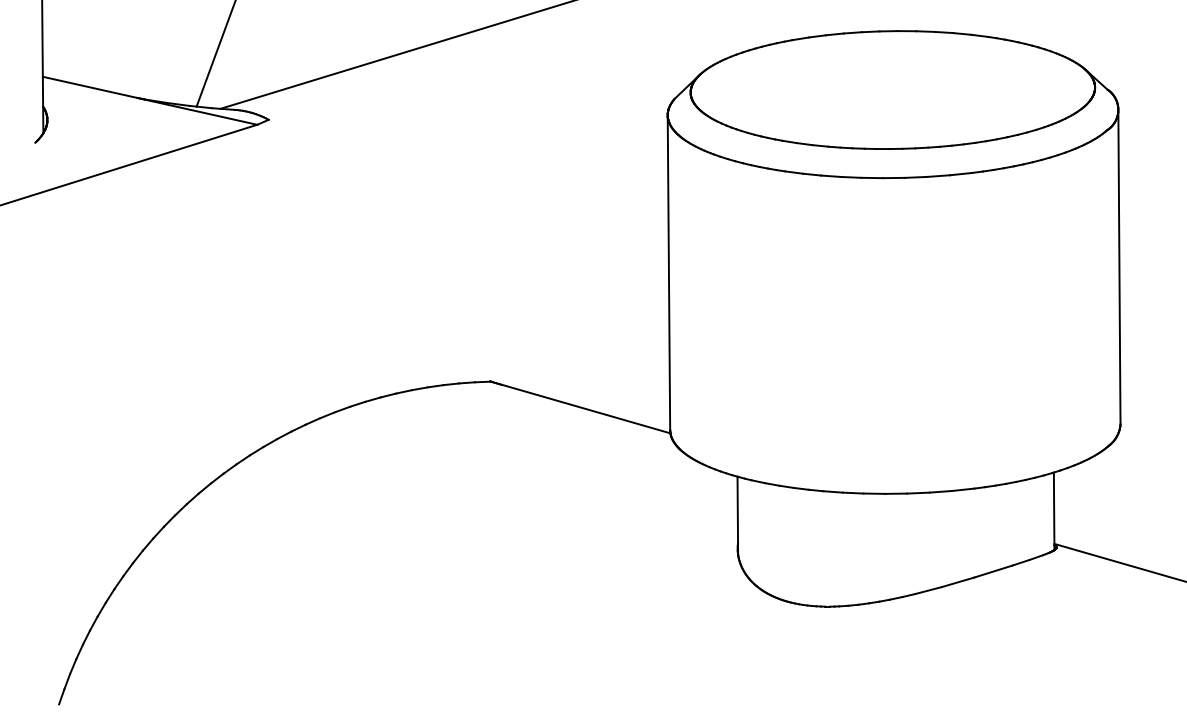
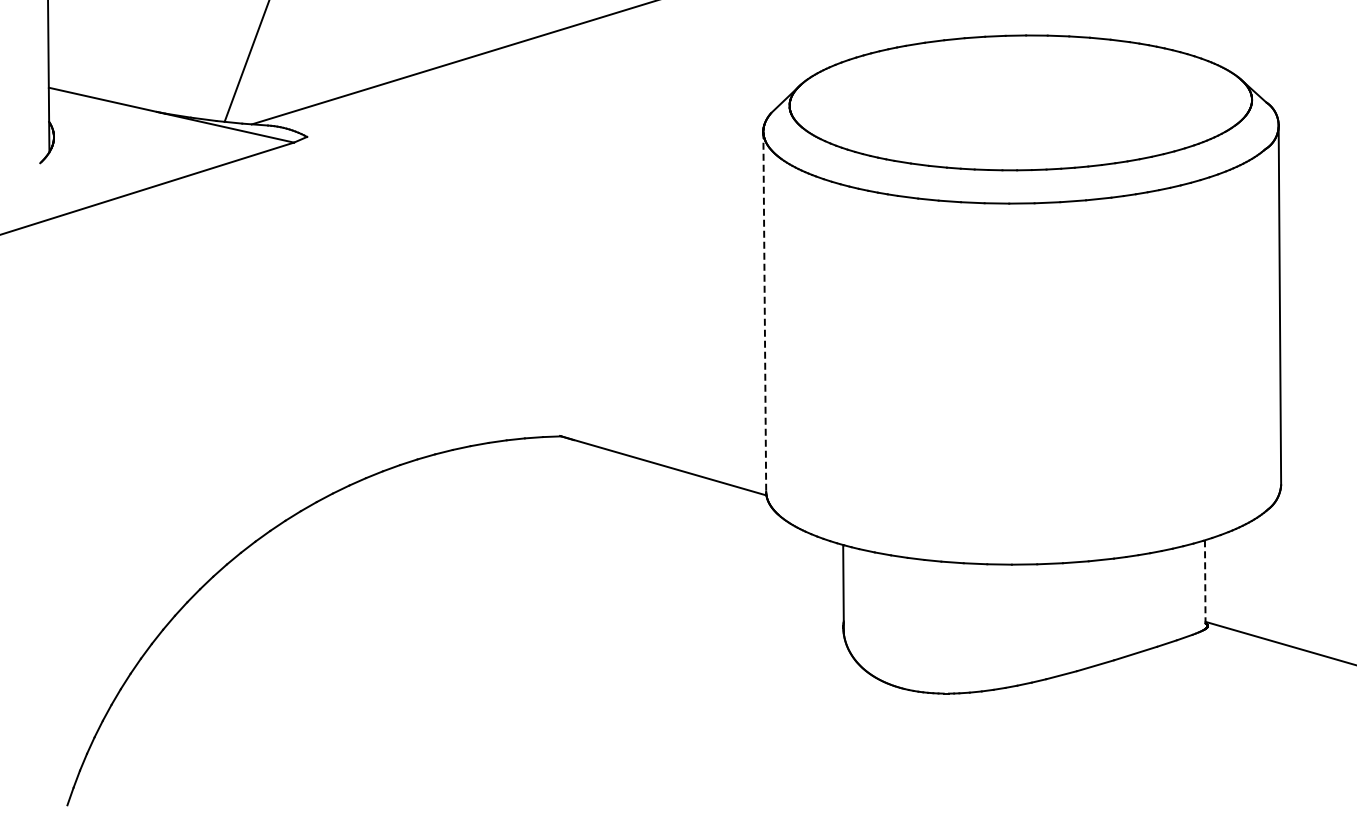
line: (668, 273) -> (764, 312), solid -> dashed
line: (1054, 512) -> (1205, 585), solid -> dashed

